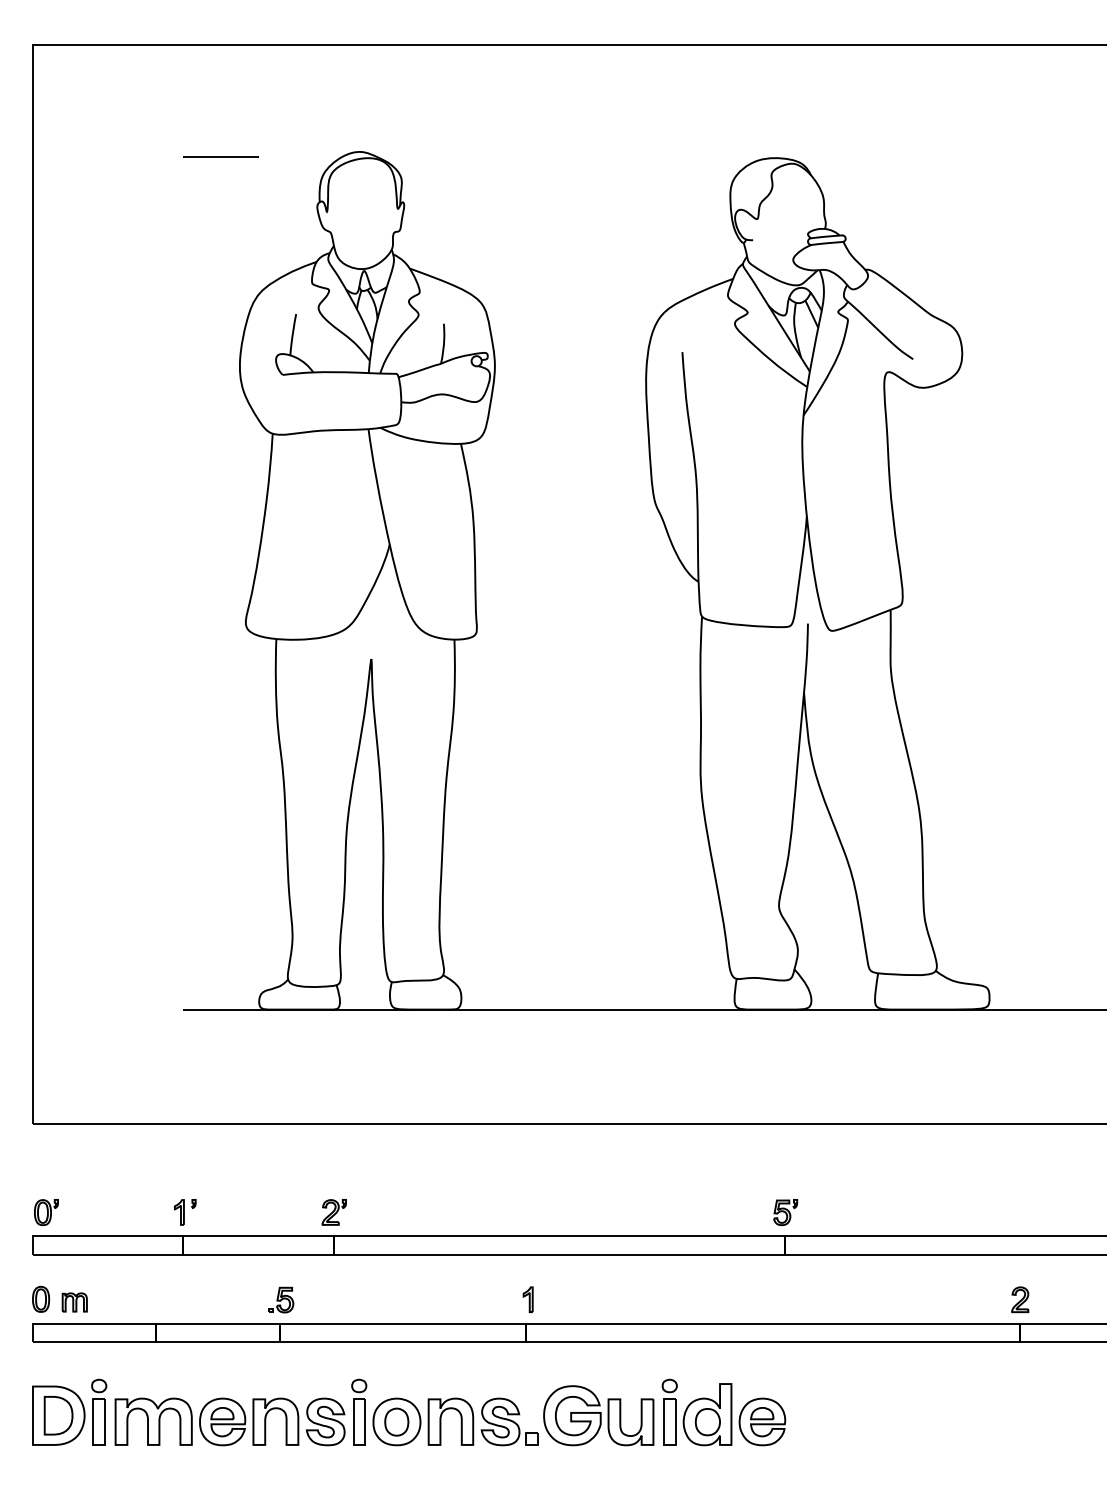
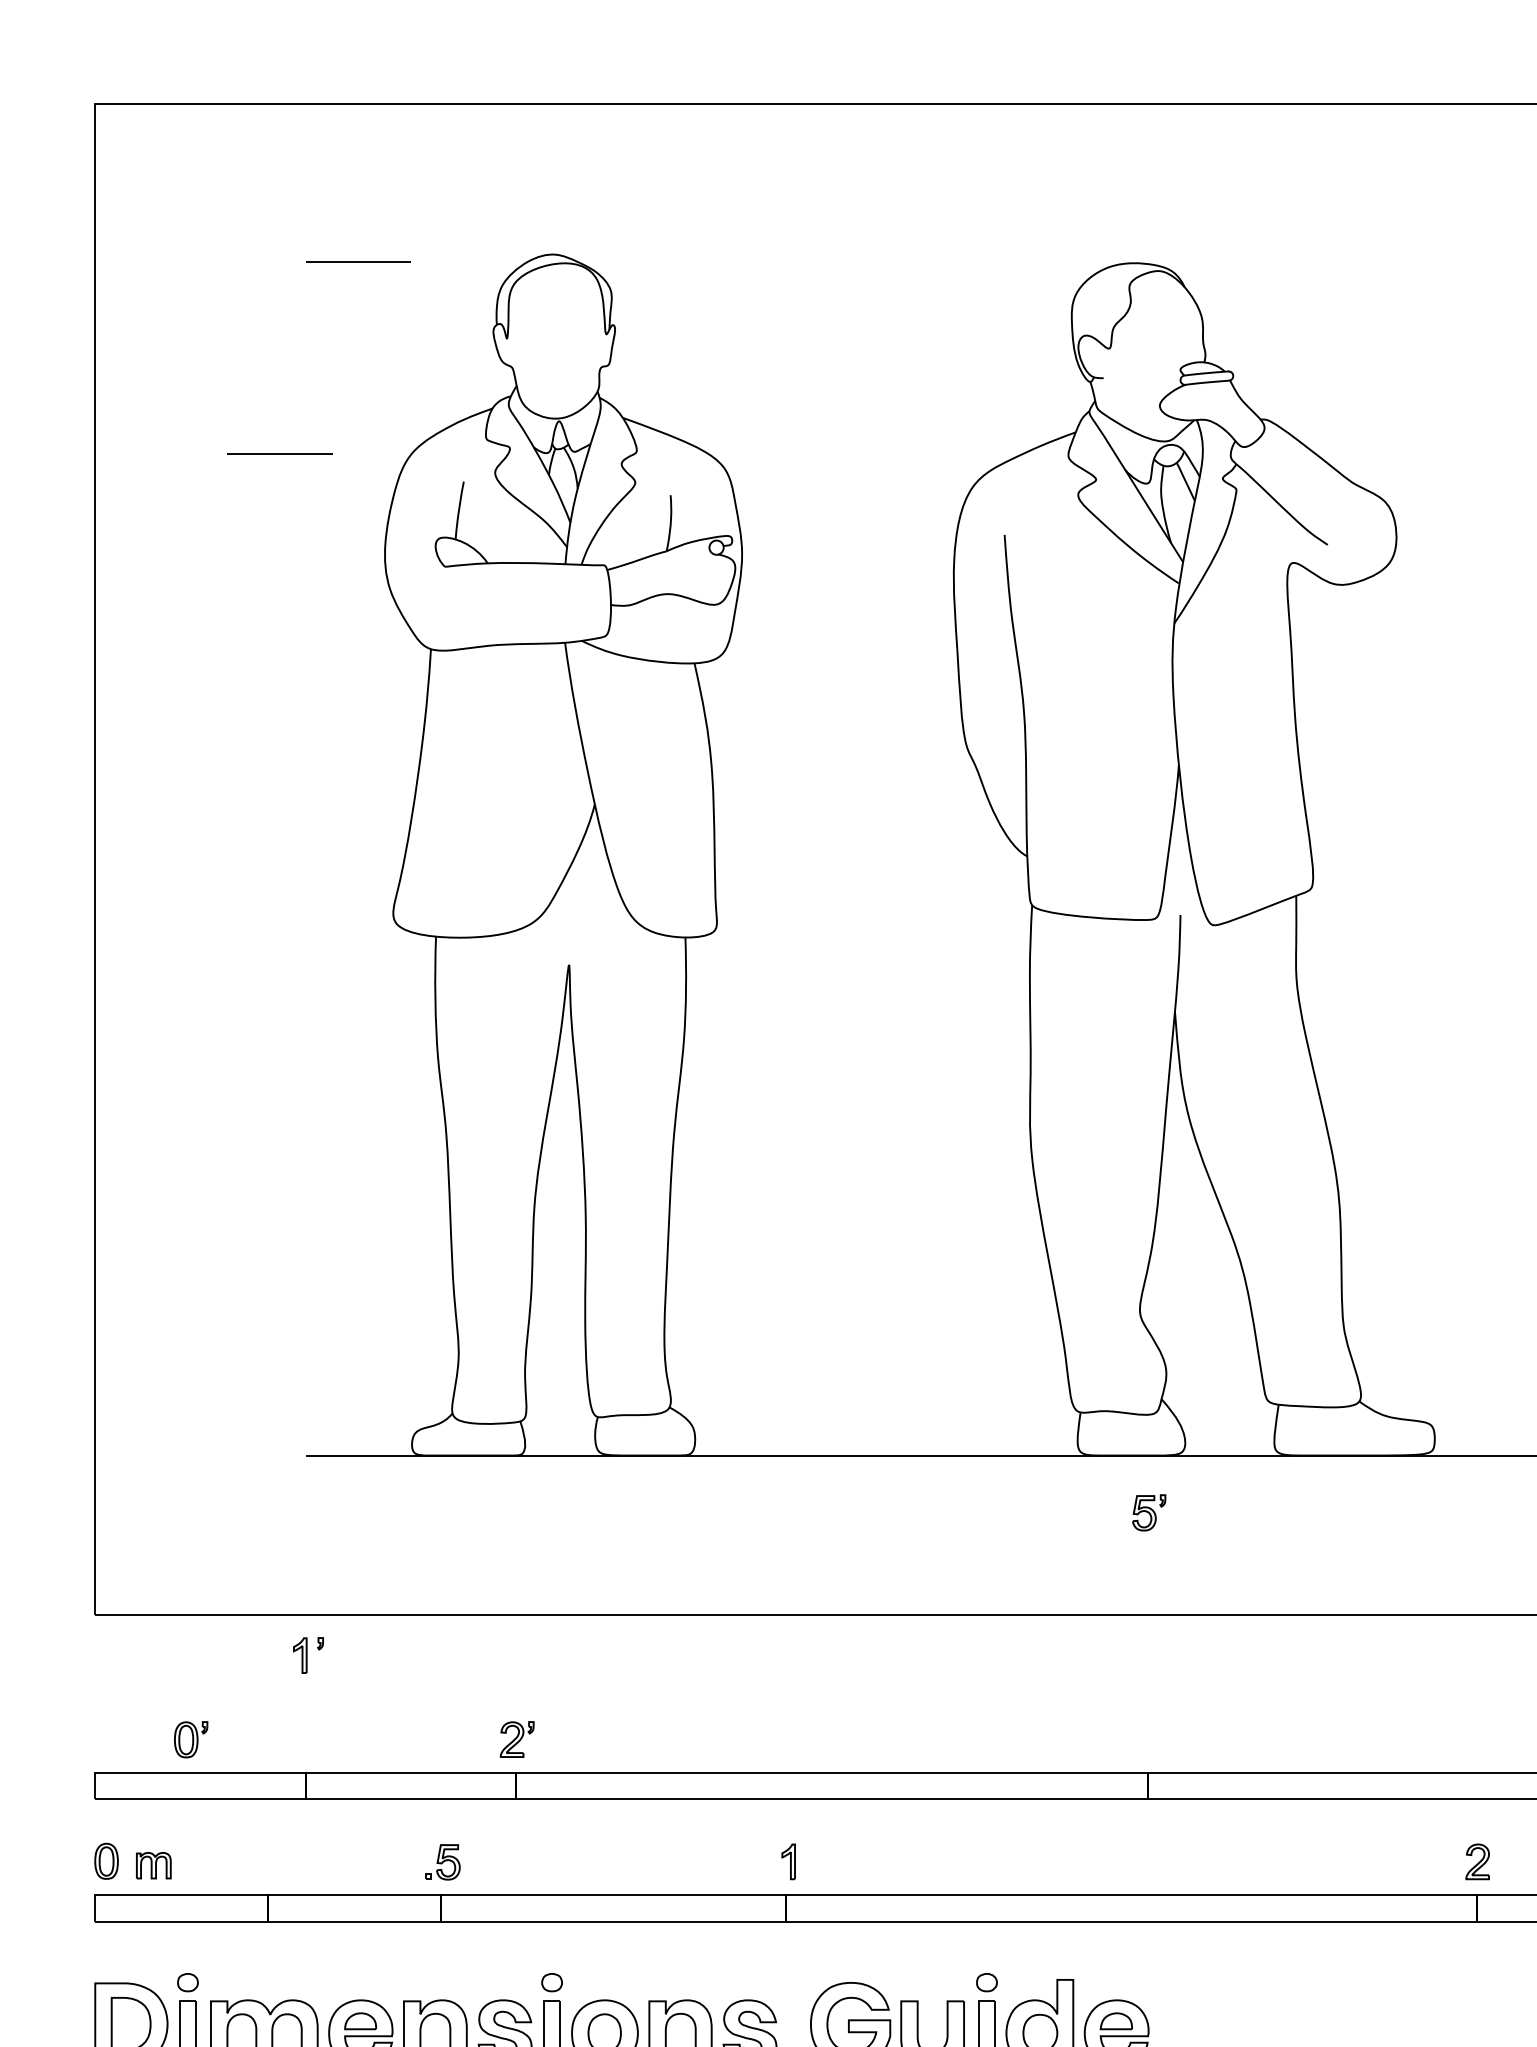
line: (164, 293) -> (279, 452), added
part: (46, 1212) -> (191, 1739), moved
part: (185, 1212) -> (308, 1655), moved
part: (785, 1212) -> (1149, 1512), moved

